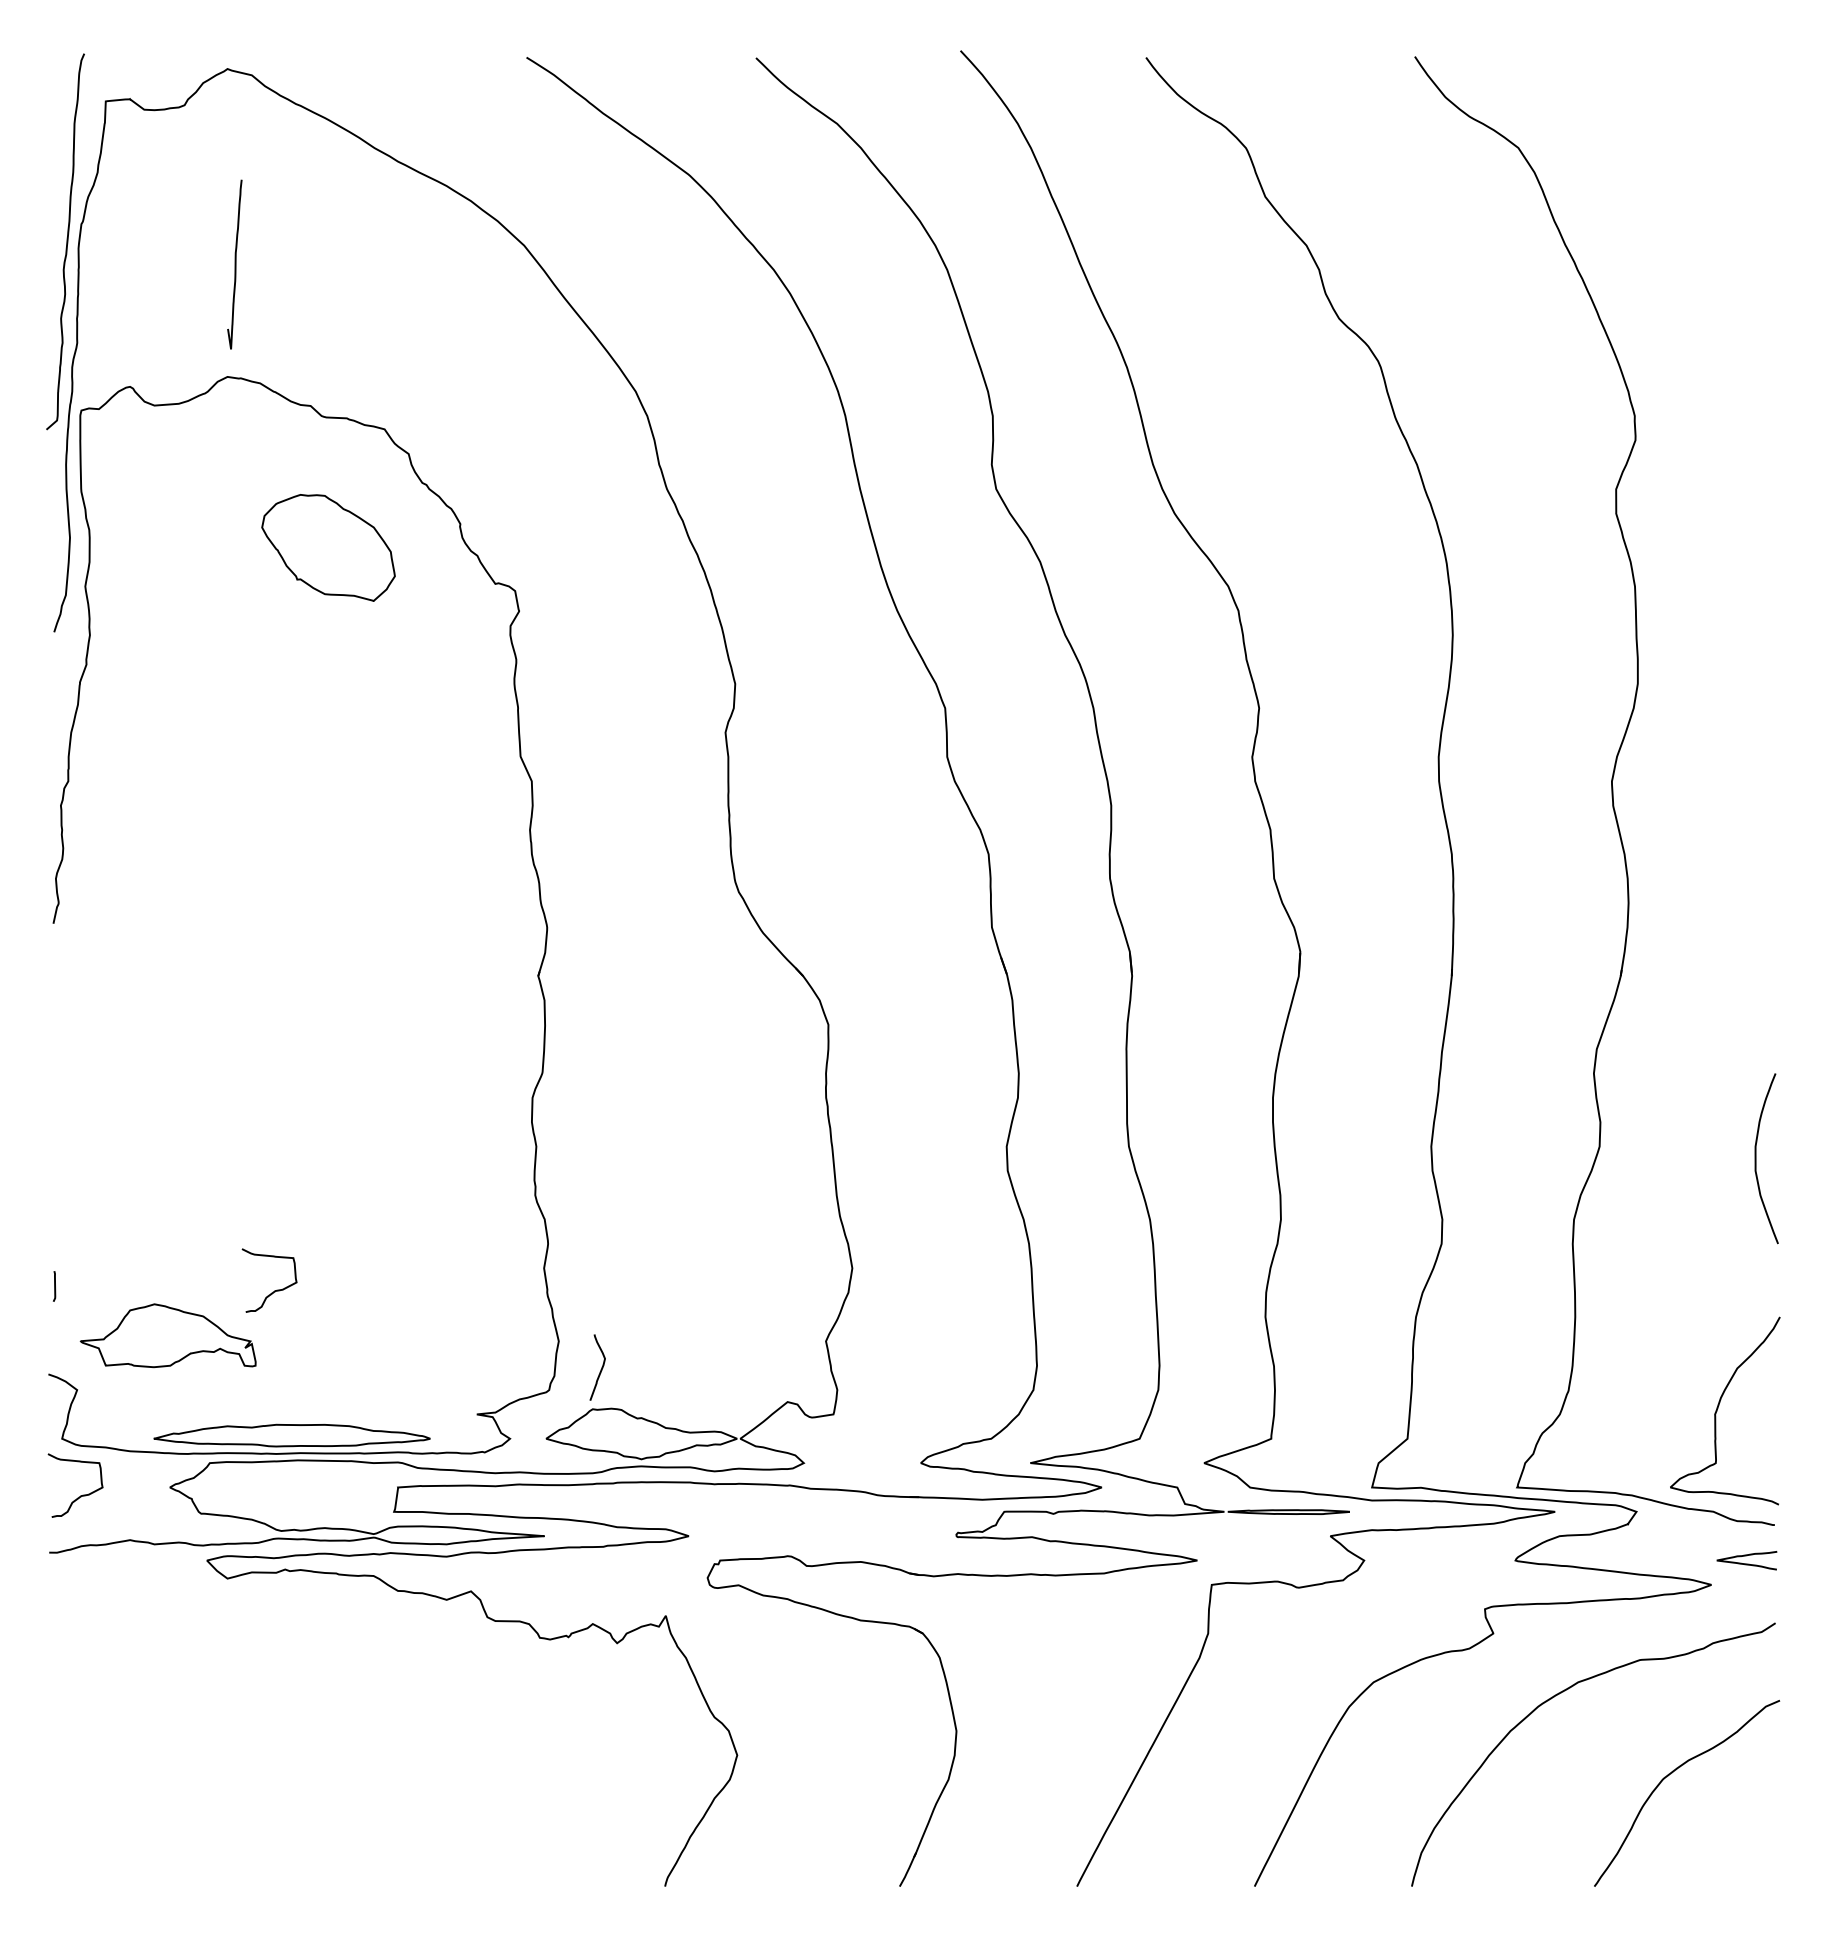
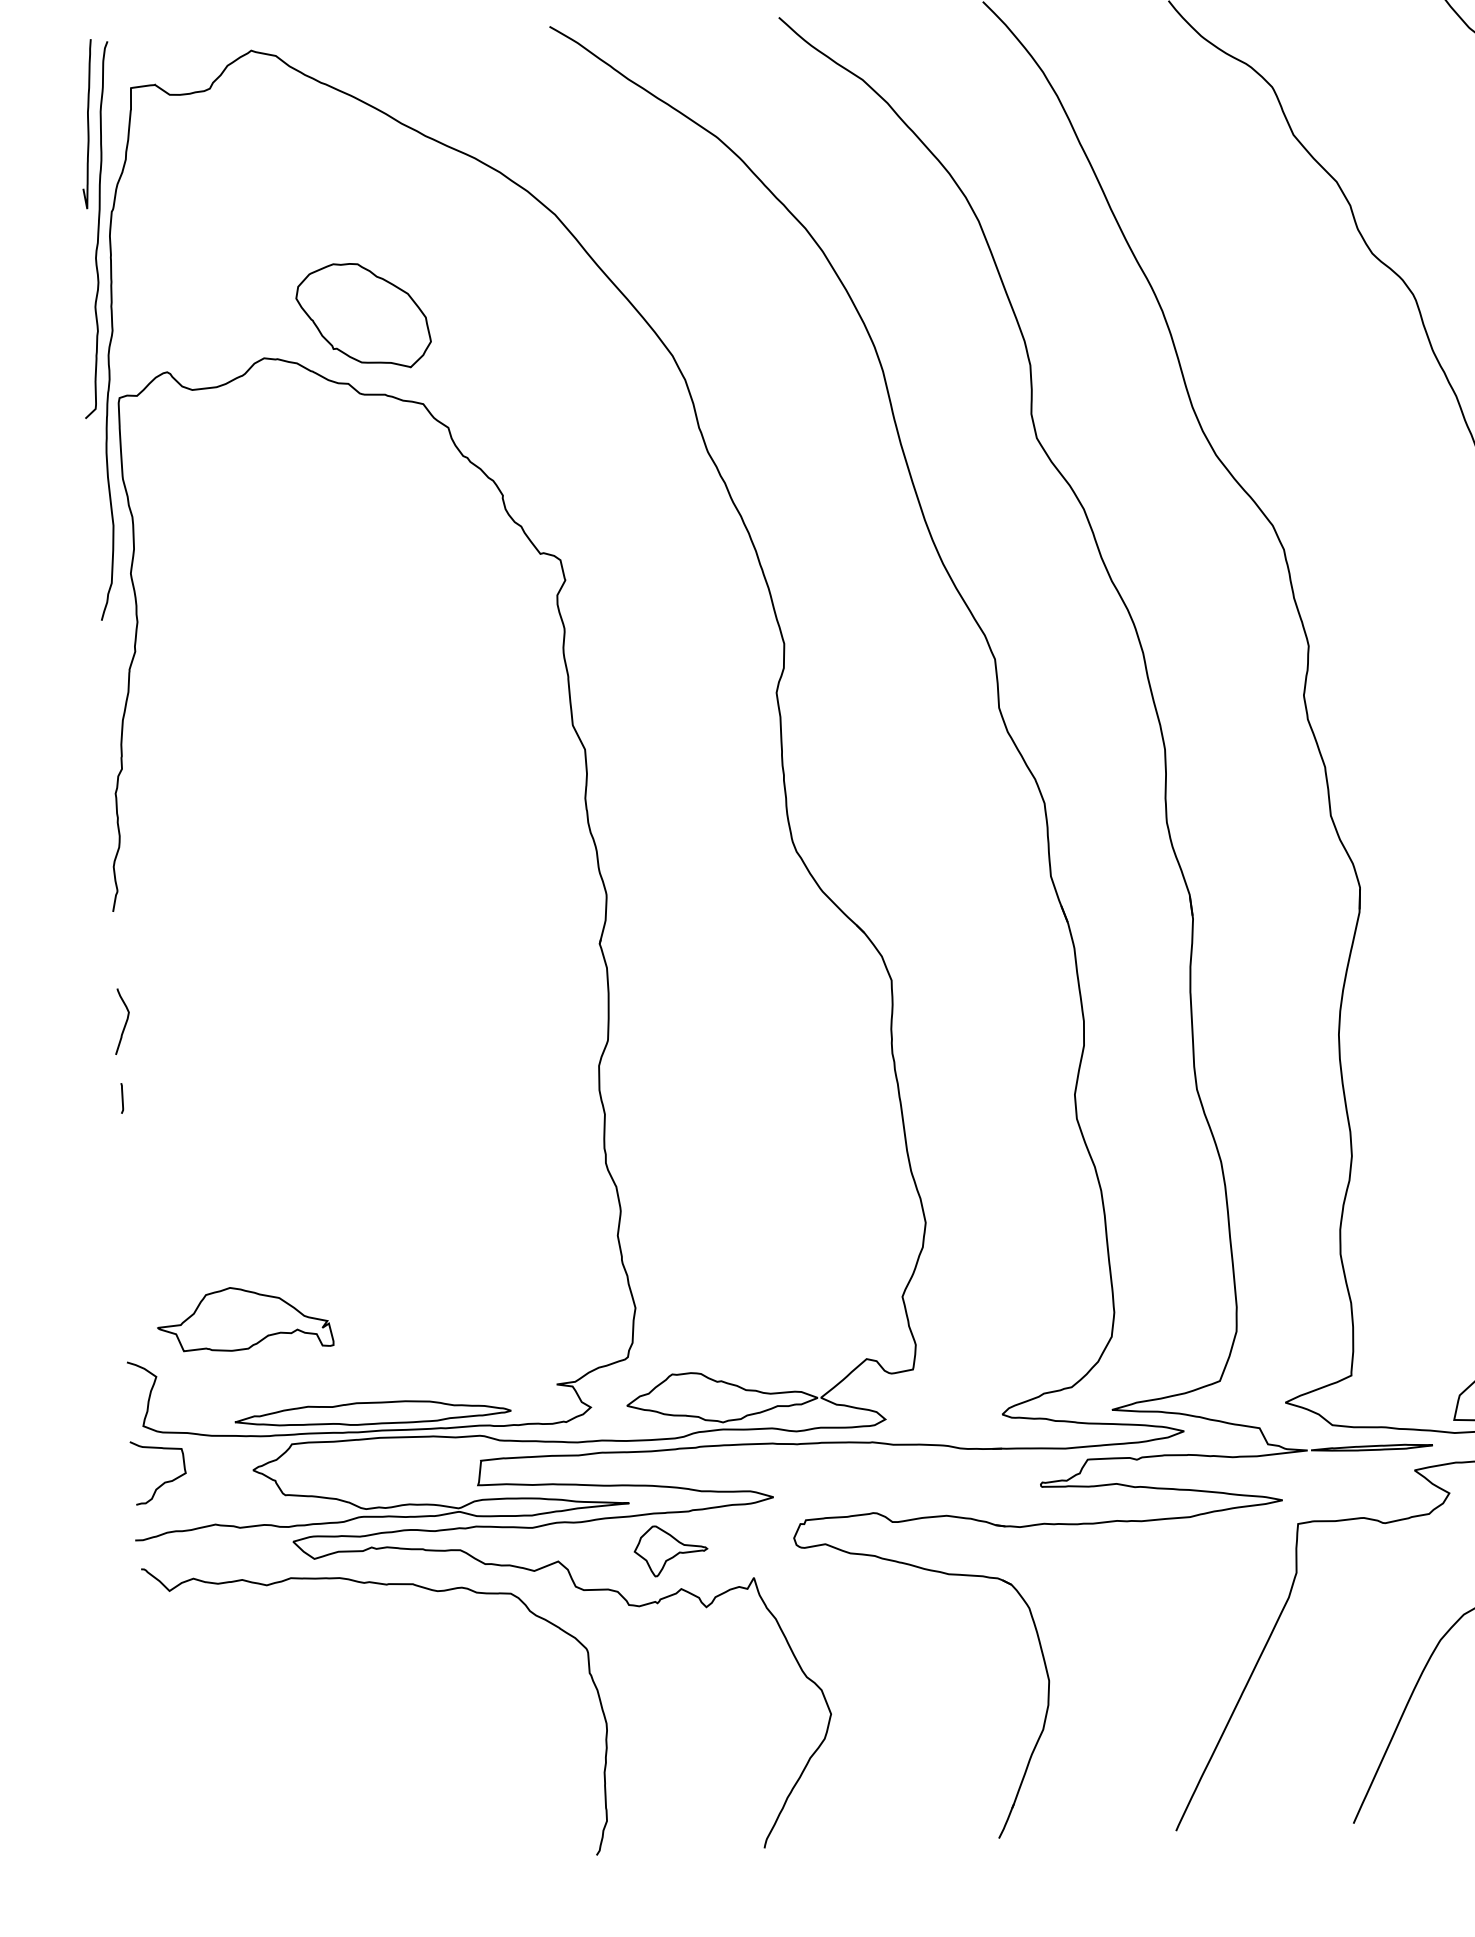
curve: (234, 264) -> (87, 124), moved
part: (328, 547) -> (363, 315), moved
curve: (54, 1286) -> (121, 1098), moved
curve: (274, 1290) -> (349, 1269), removed
curve: (600, 1369) -> (124, 1023), moved
part: (584, 1585) -> (671, 1550), added
curve: (298, 1608) -> (386, 1585), added

